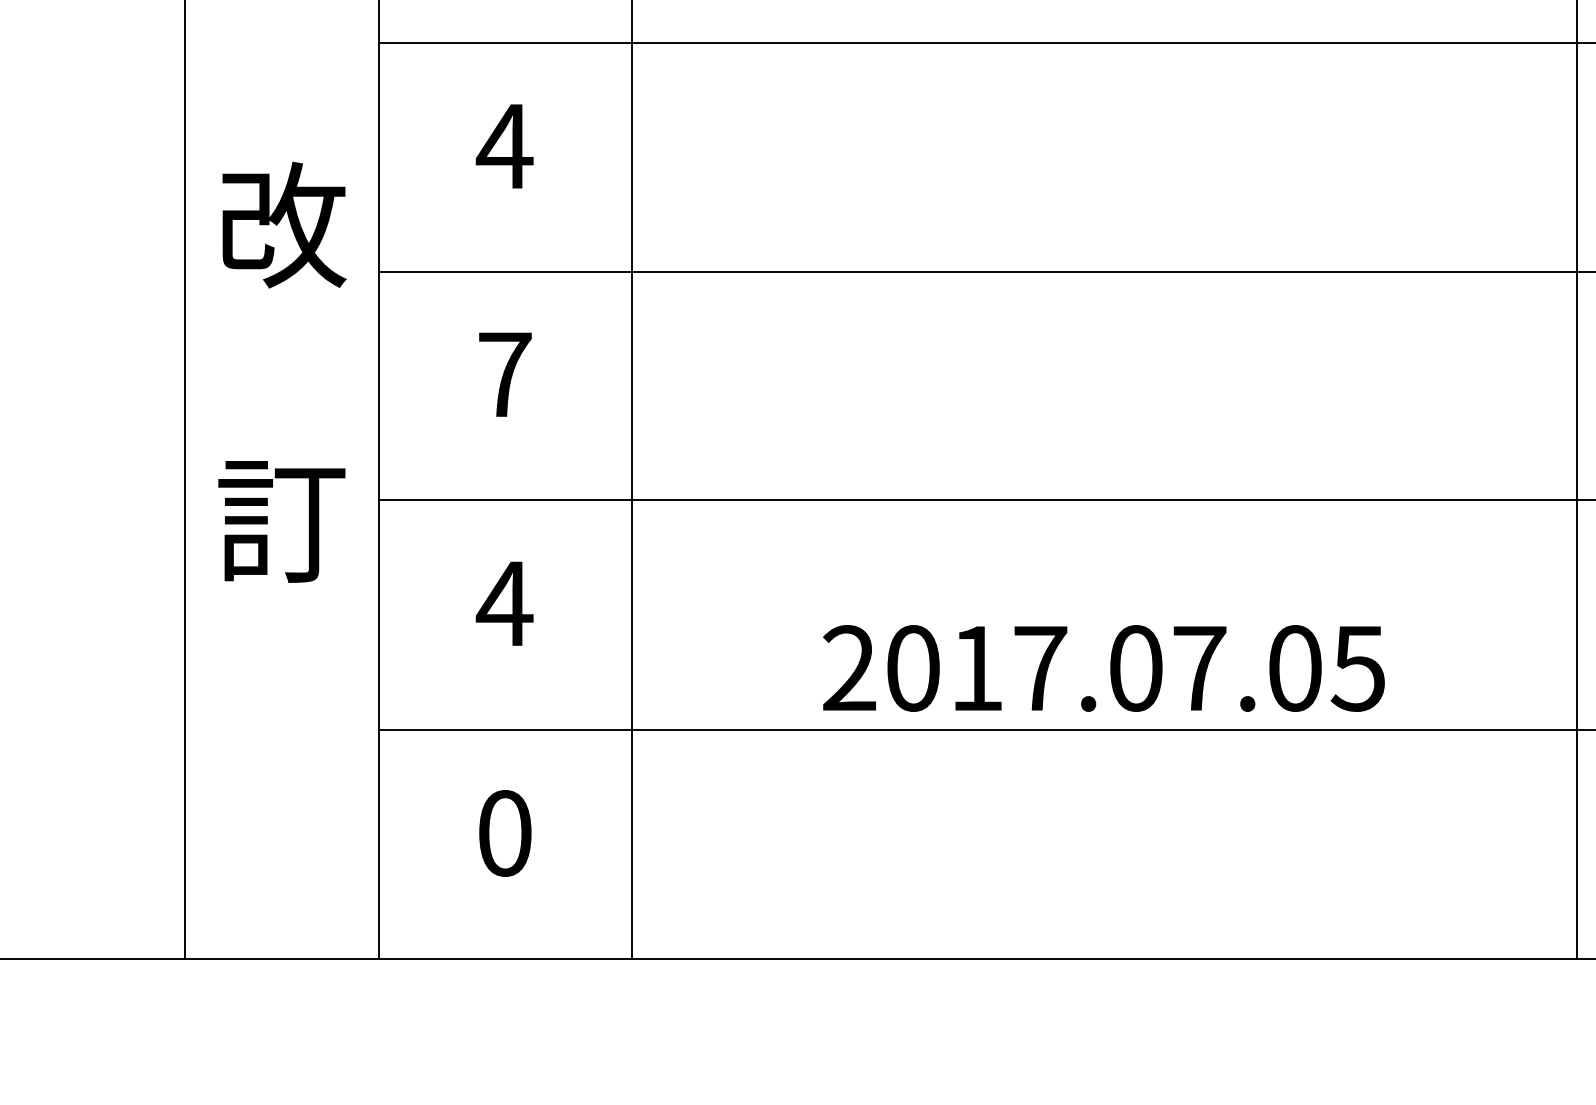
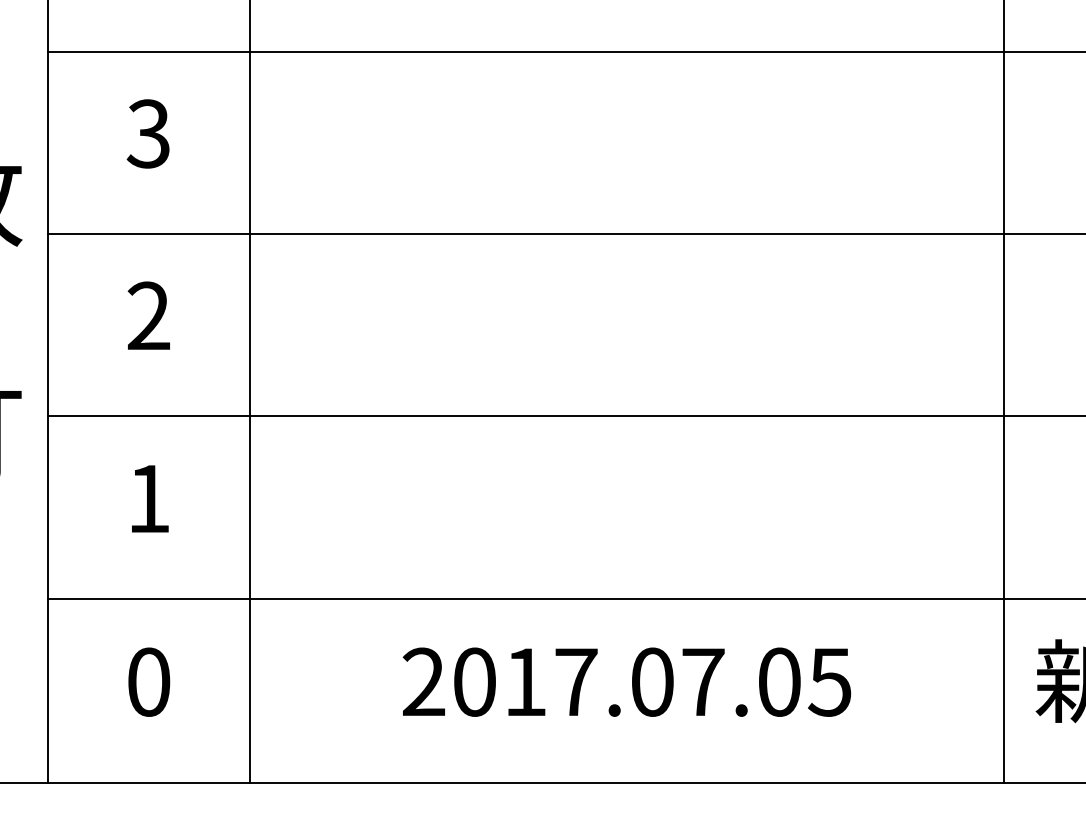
text: (504, 146) -> (148, 134), 4 -> 3
text: (504, 373) -> (148, 315), 7 -> 2
text: (504, 603) -> (148, 498), 4 -> 1
text: (1103, 668) -> (626, 682), moved

